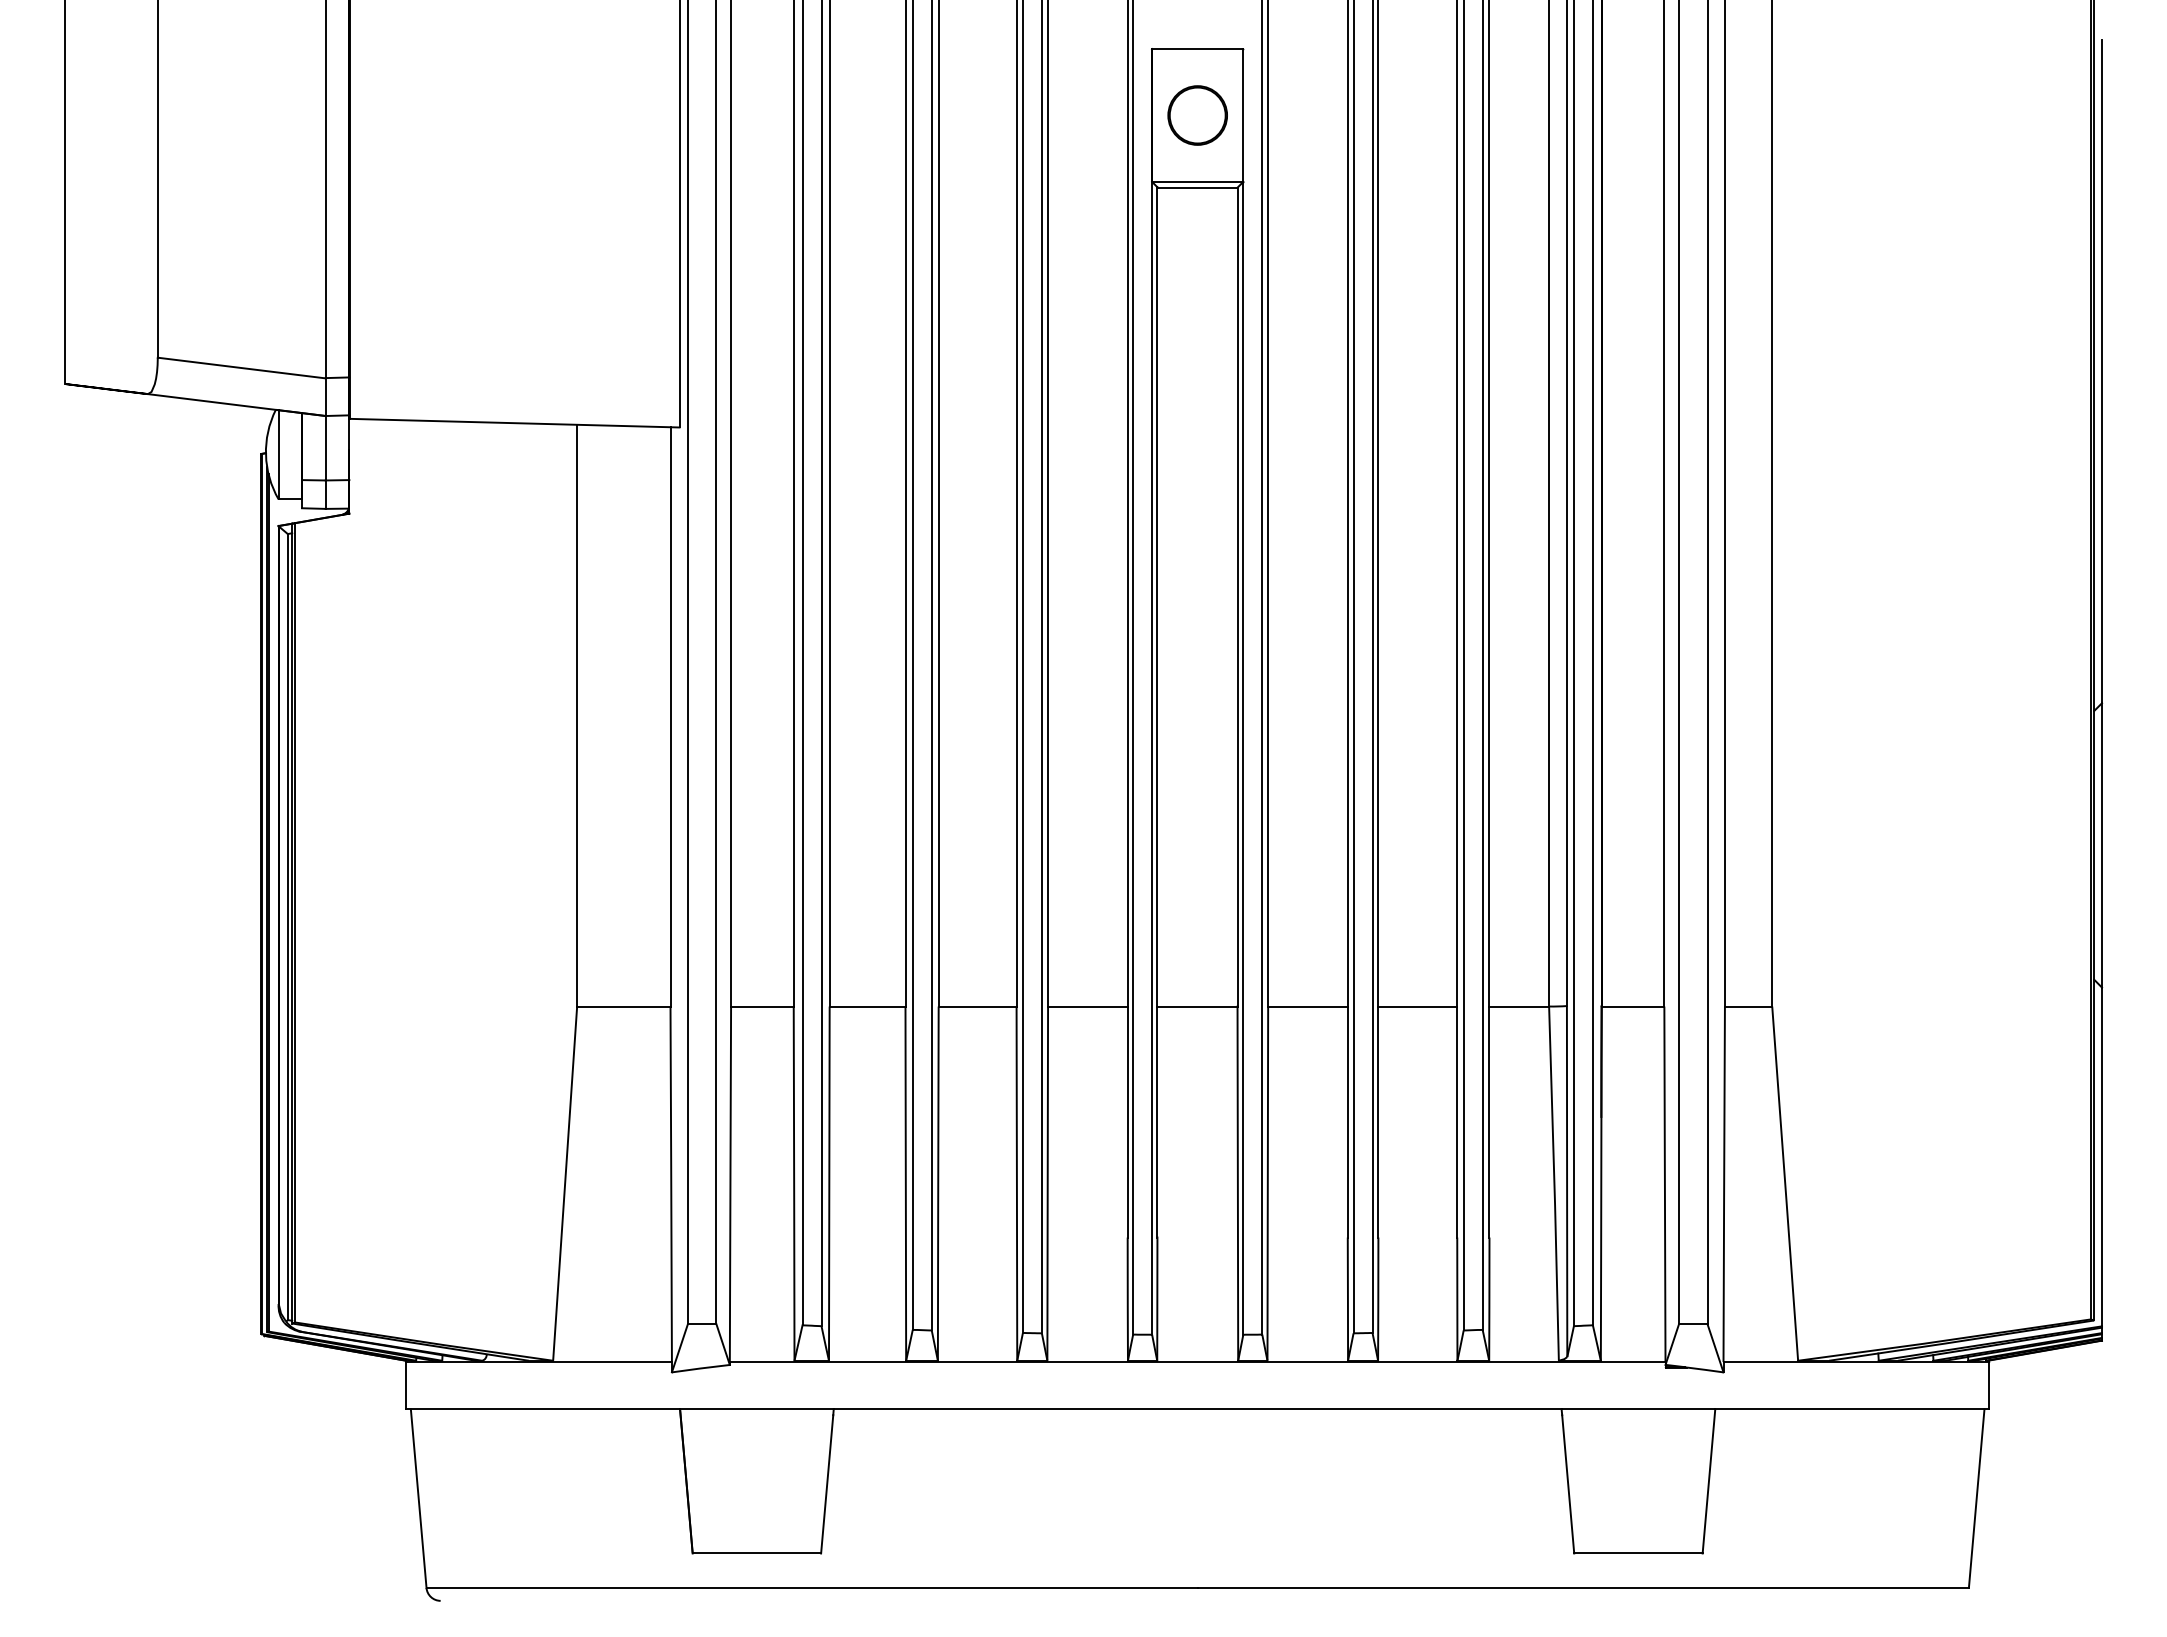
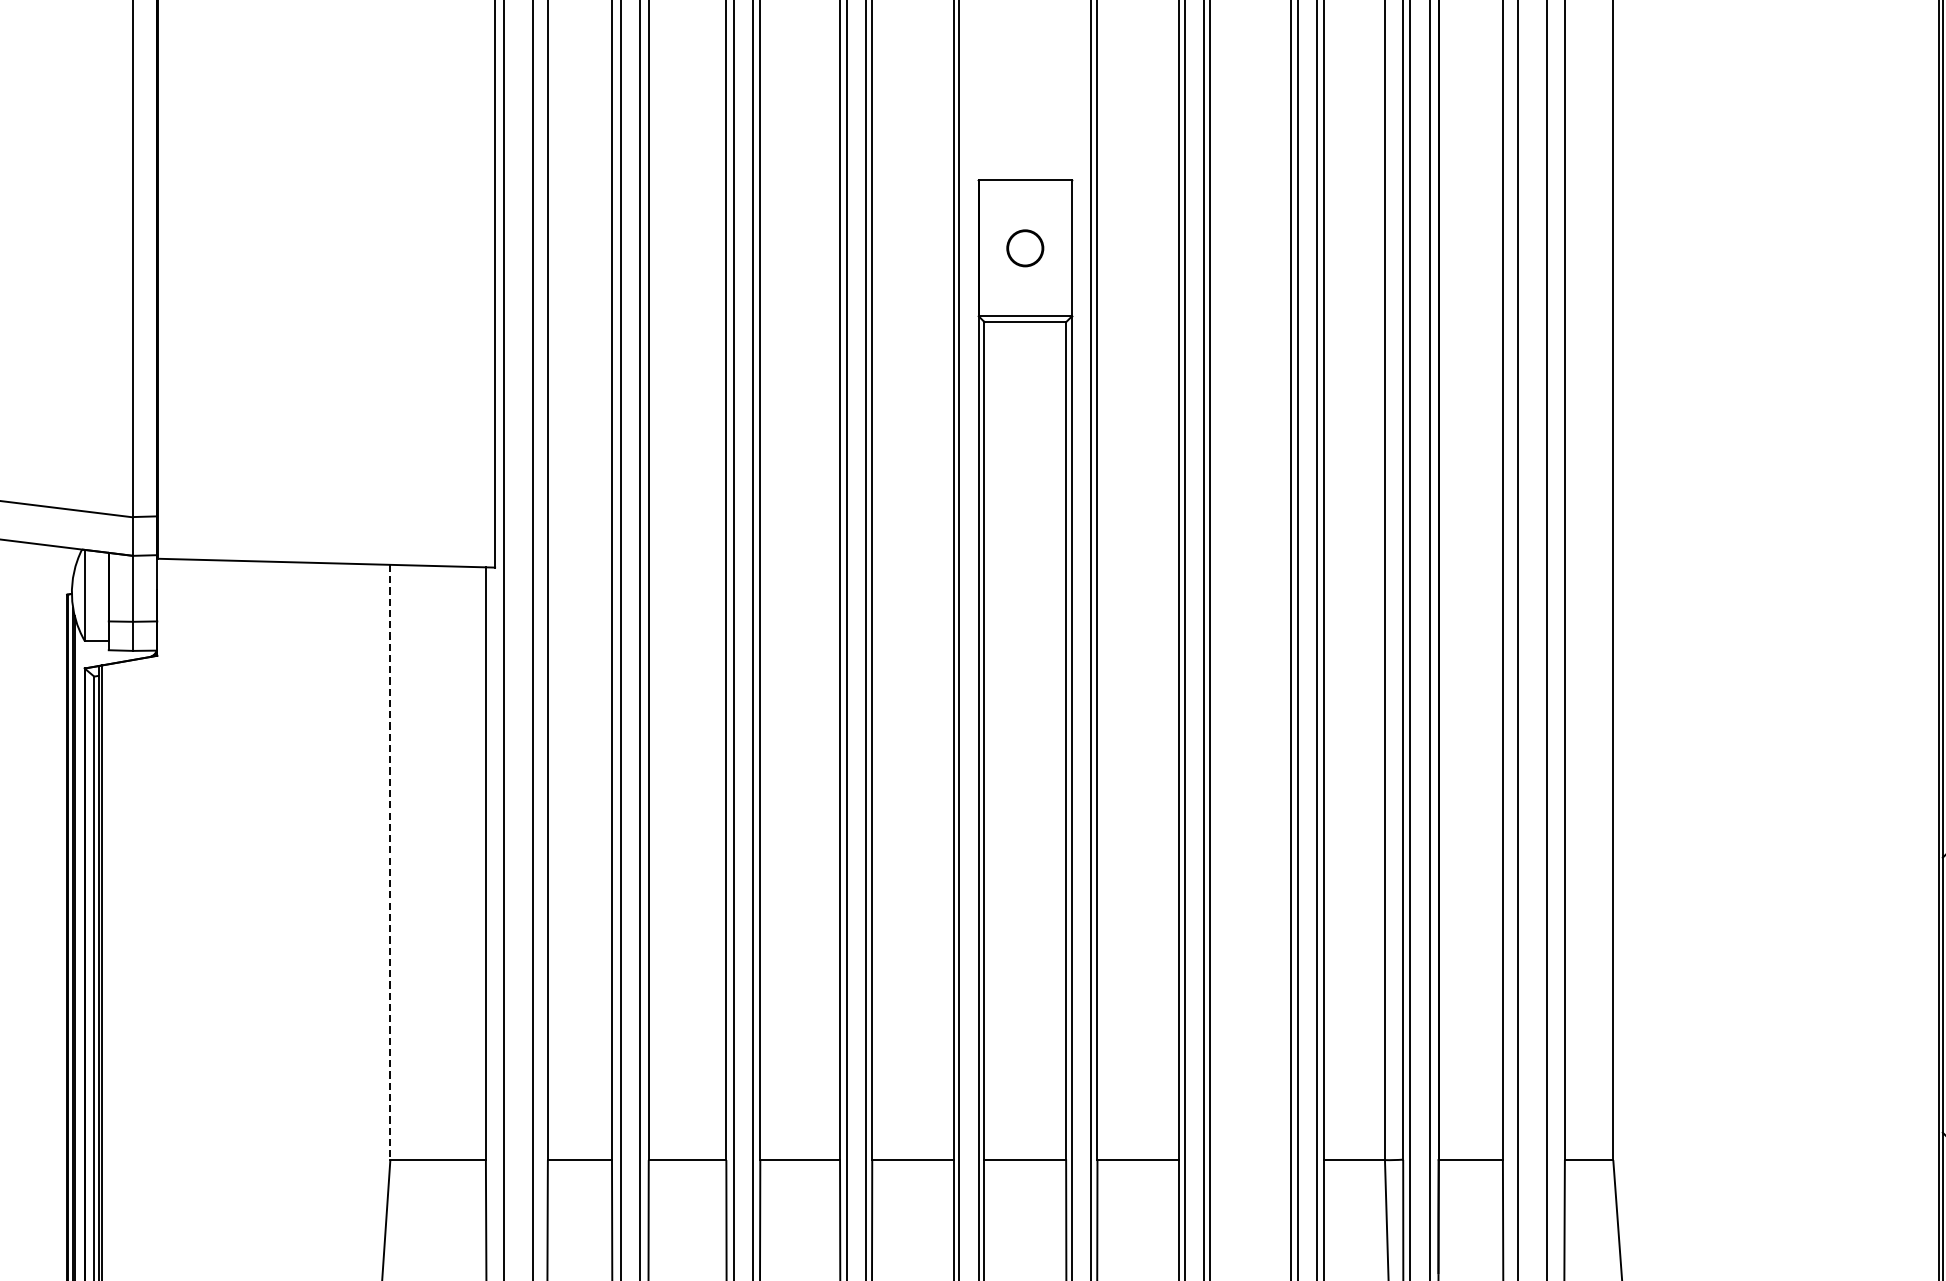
circle: (1197, 115) -> (1025, 248), size x0.6
line: (577, 715) -> (390, 862), solid -> dashed
line: (1417, 1006) -> (1250, 1160), removed

